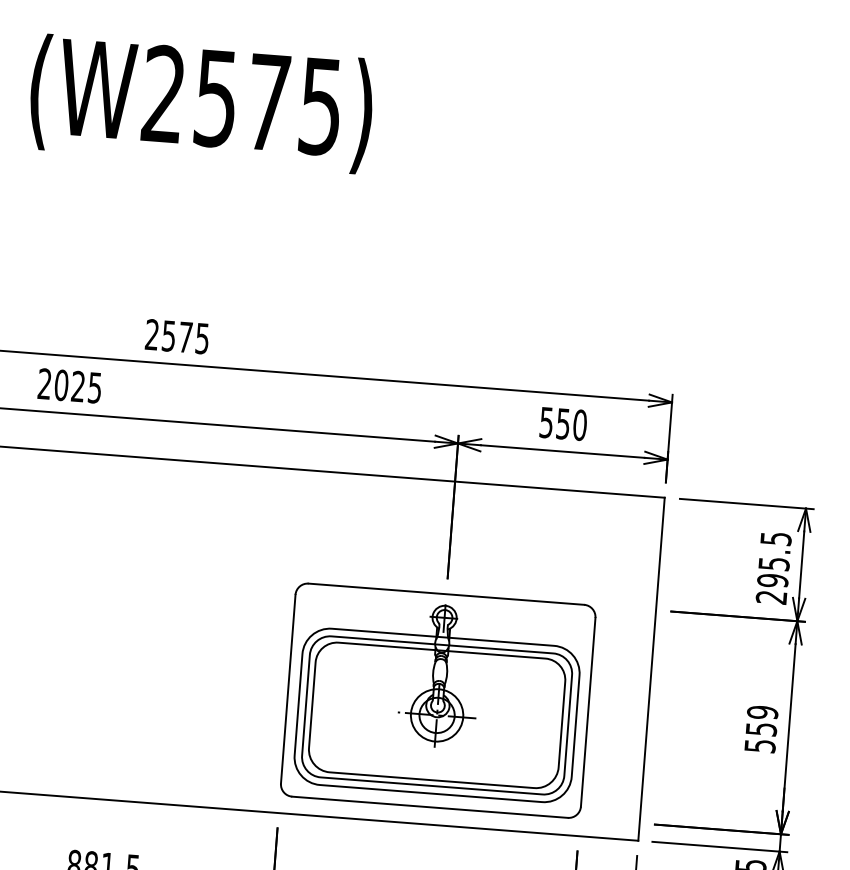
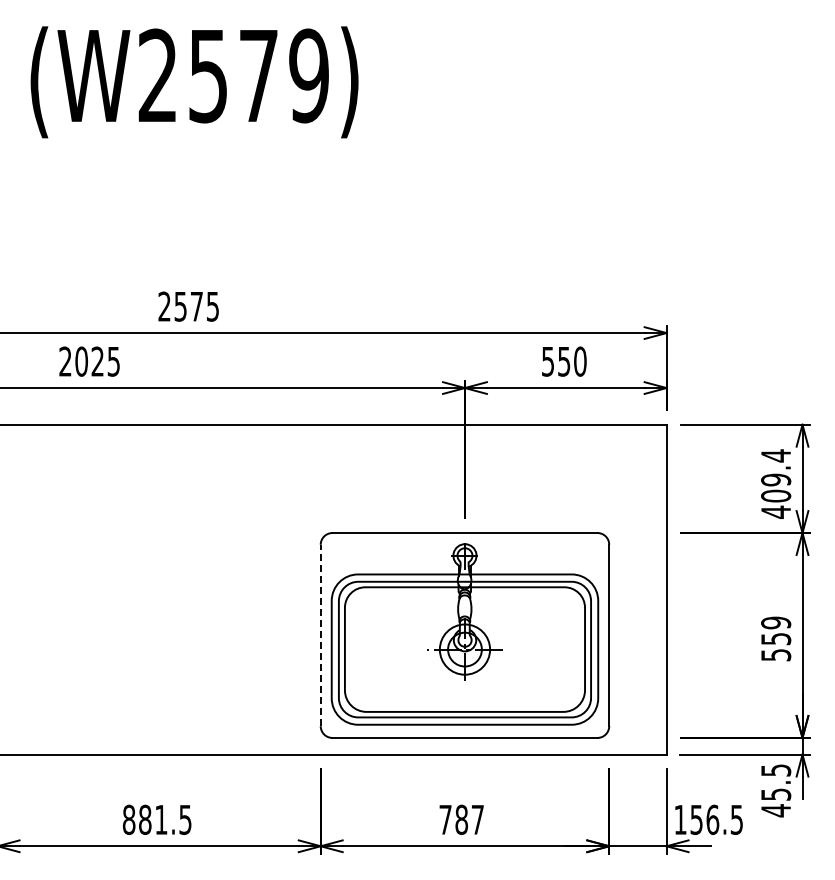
text: (320, 105) -> (308, 75), (W2575) -> (W2579)
text: (774, 567) -> (776, 483), 295.5 -> 409.4
line: (288, 689) -> (320, 635), solid -> dashed

